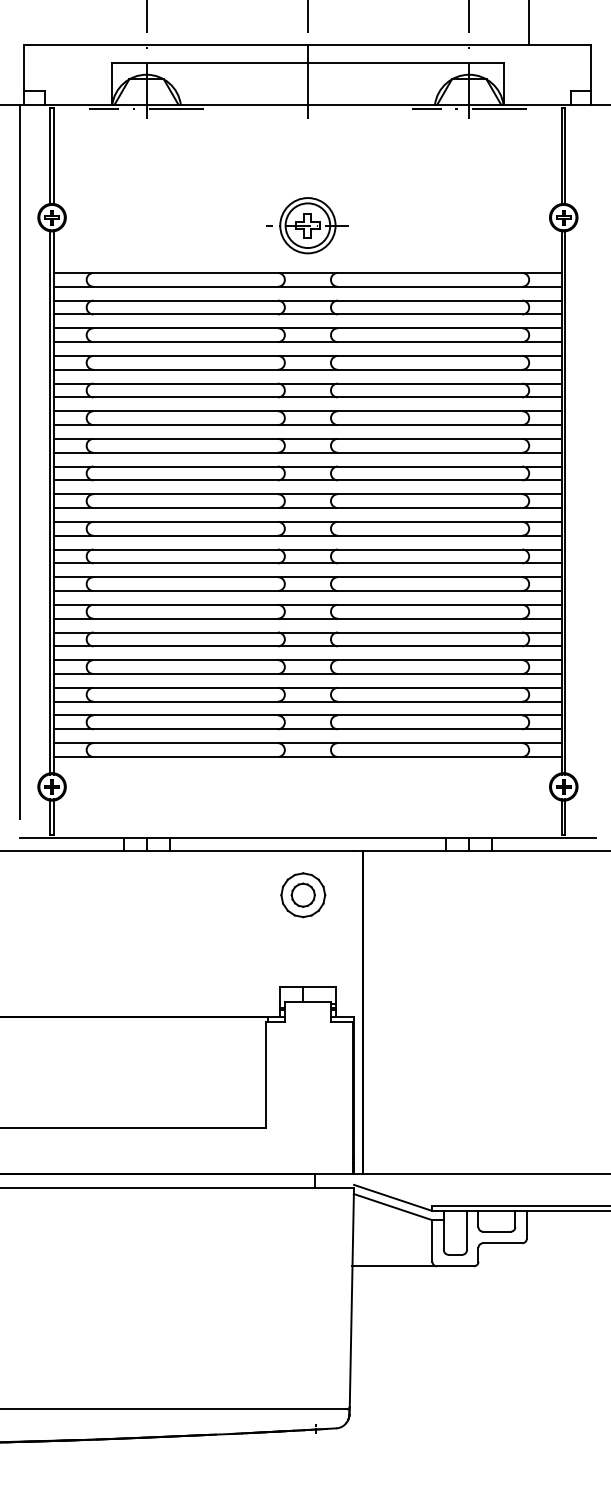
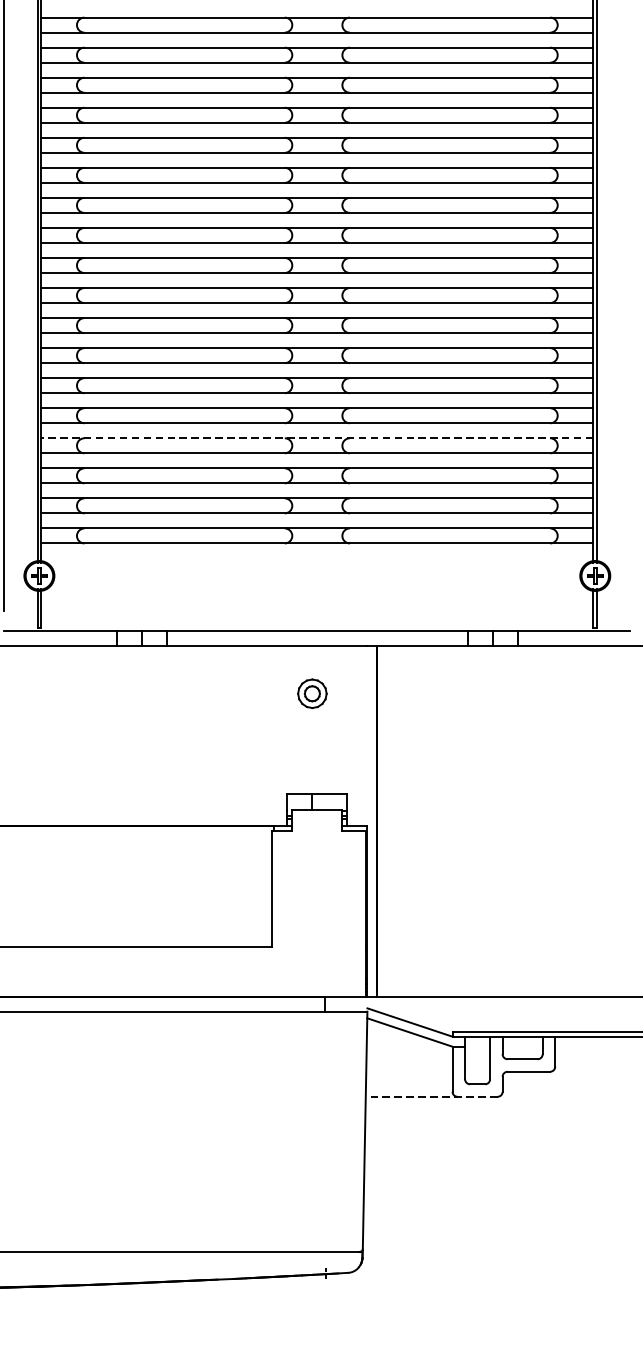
line: (307, 660) -> (316, 438), solid -> dashed
part: (303, 895) -> (312, 693), size x0.6
line: (413, 1266) -> (432, 1097), solid -> dashed

